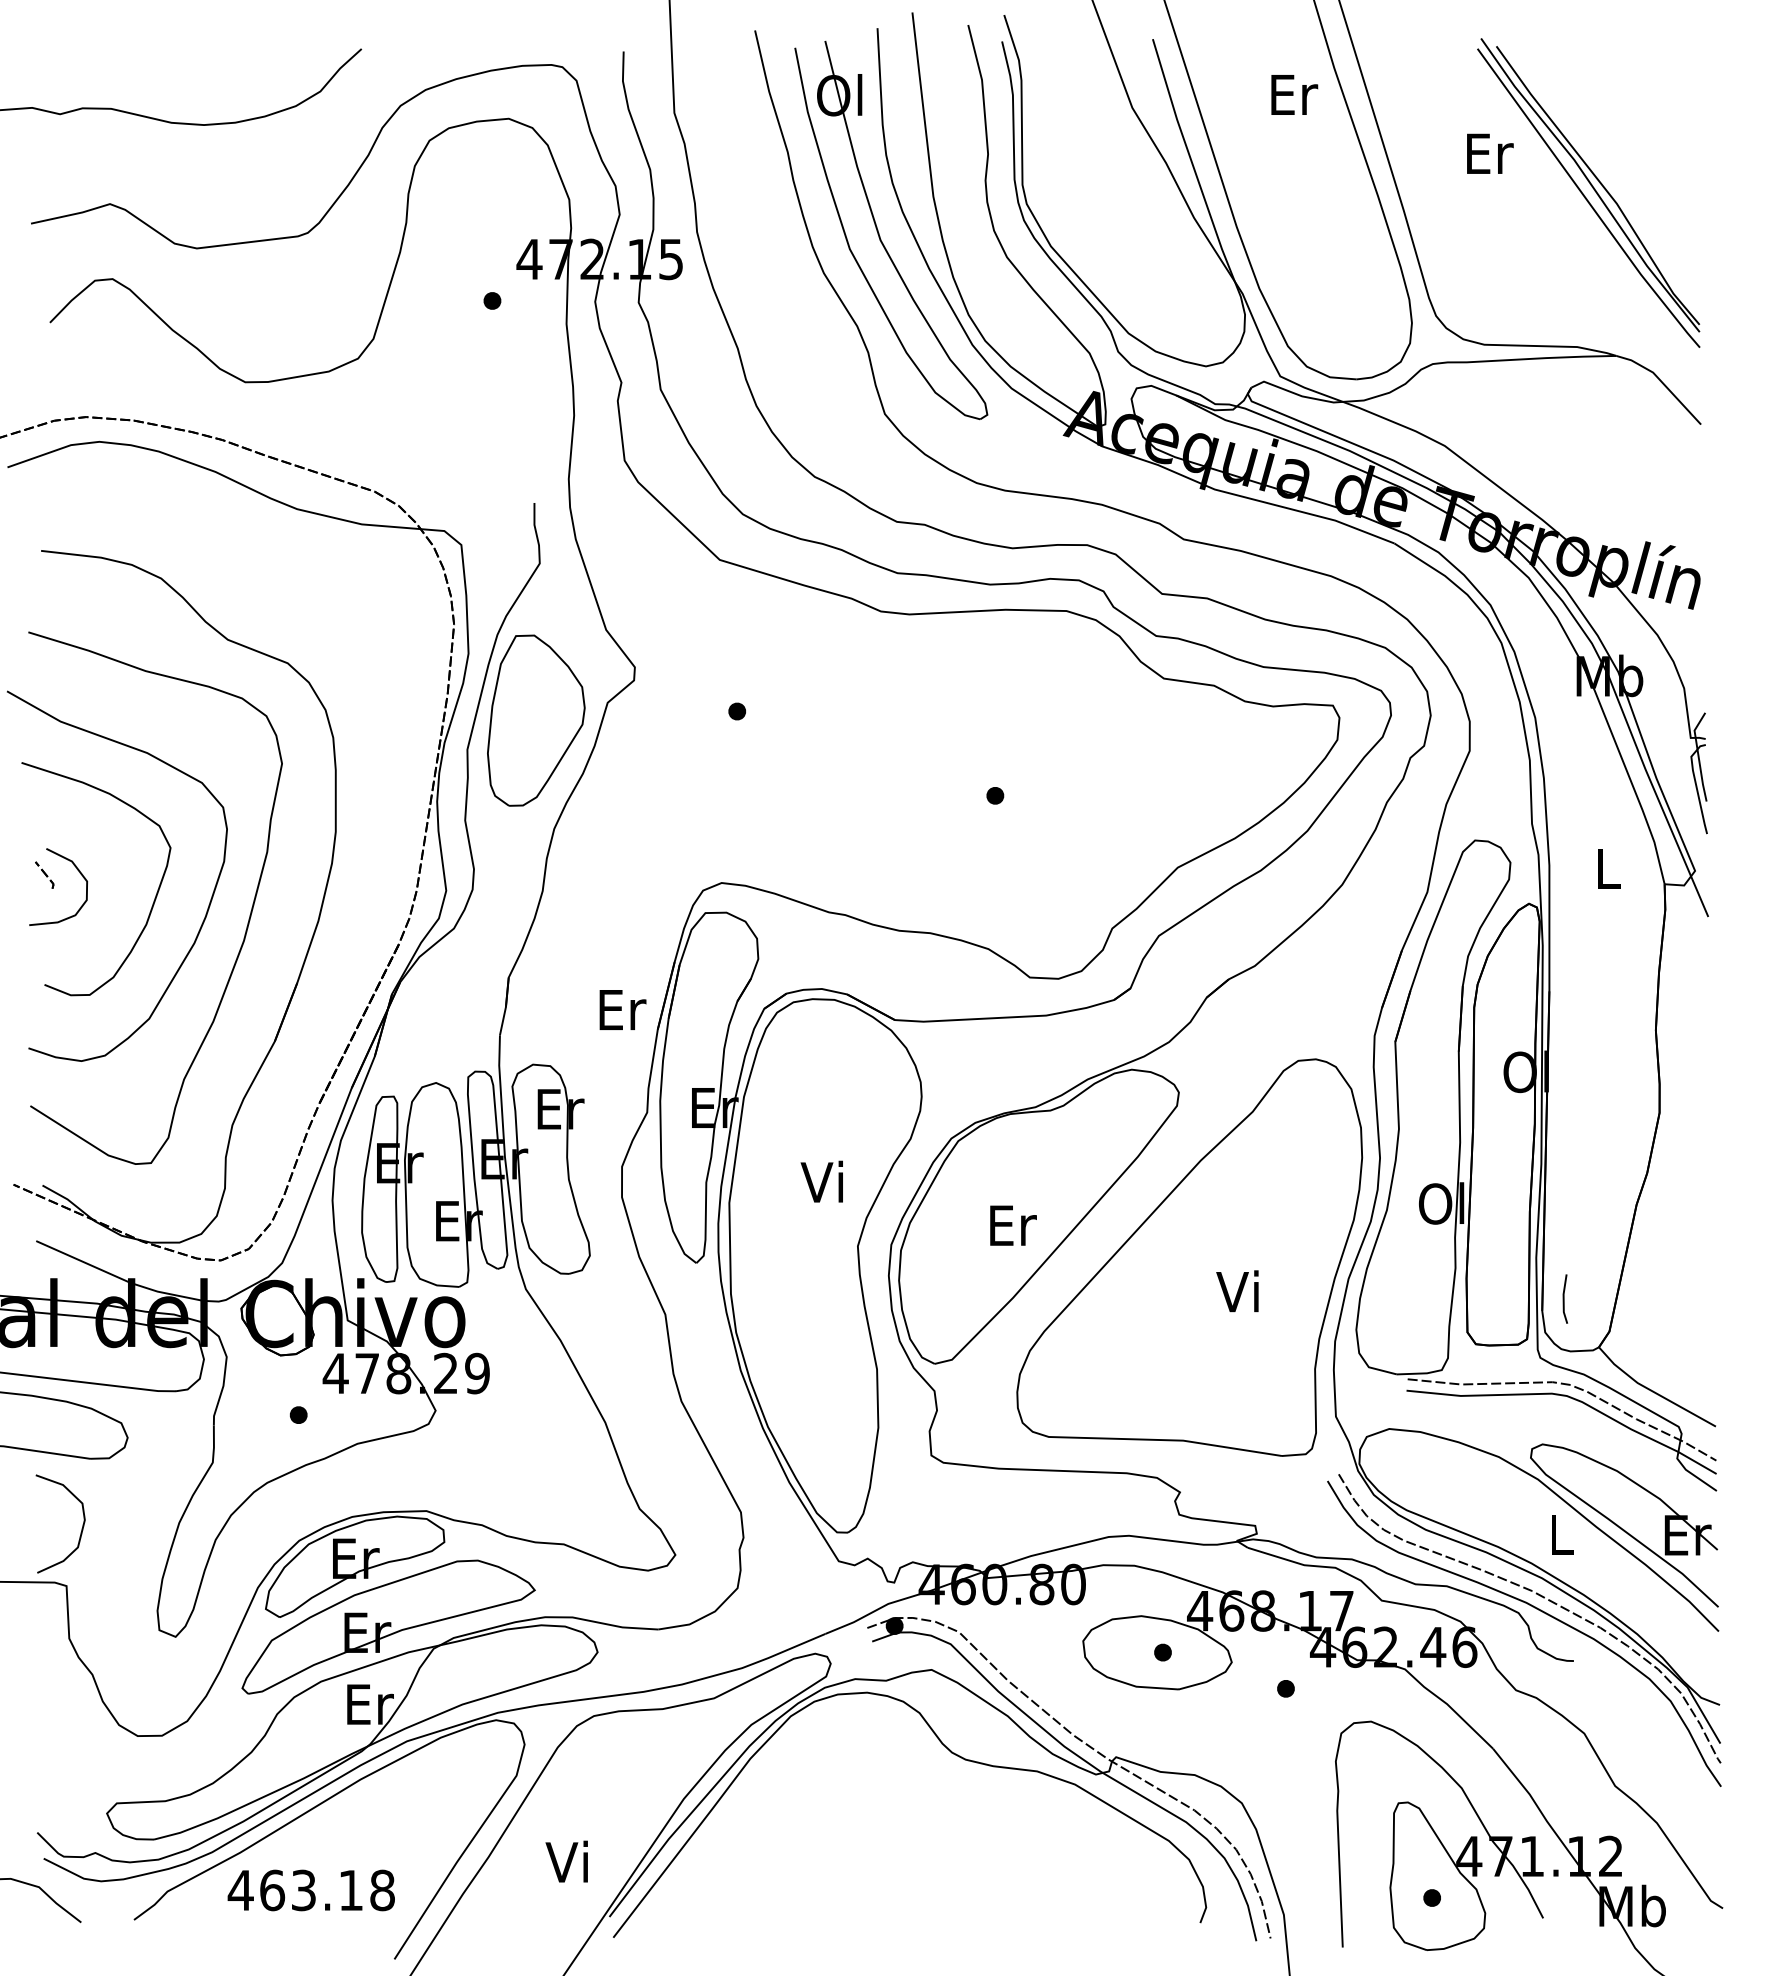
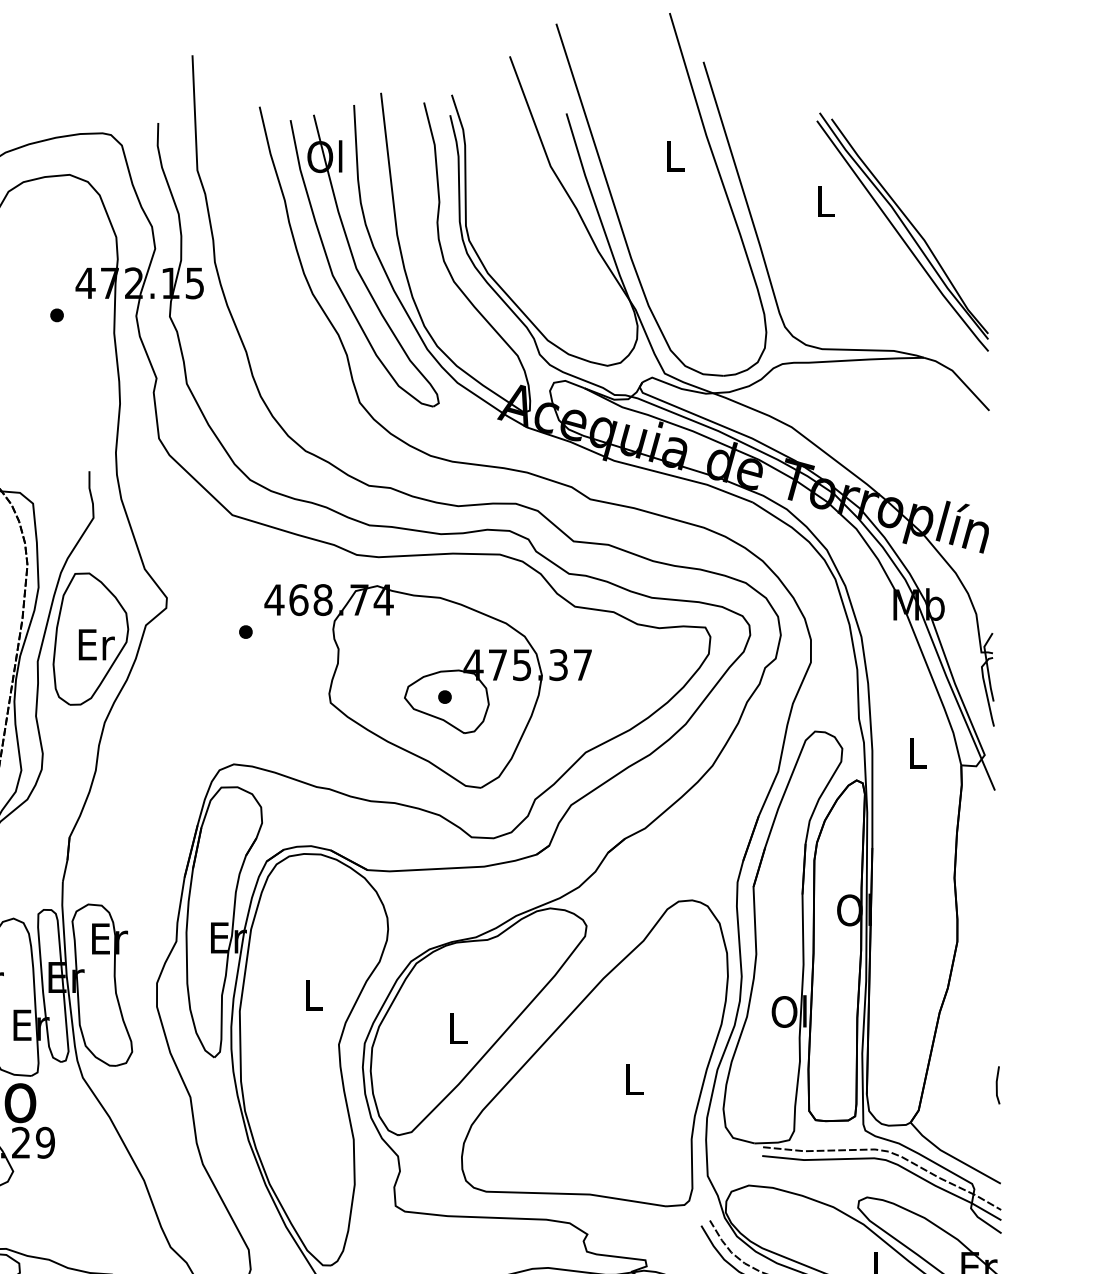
text: (1294, 94) -> (675, 156), Er -> L
text: (1490, 153) -> (826, 201), Er -> L
part: (973, 781) -> (428, 686), added
text: (622, 1009) -> (96, 644), moved
text: (821, 1181) -> (310, 994), Vi -> L
text: (1013, 1225) -> (458, 1028), Er -> L
text: (1237, 1291) -> (631, 1079), Vi -> L
line: (1564, 1298) -> (997, 1084), moved

